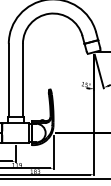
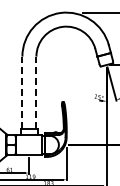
line: (8, 80) -> (22, 92), solid -> dashed
line: (23, 80) -> (36, 92), solid -> dashed

